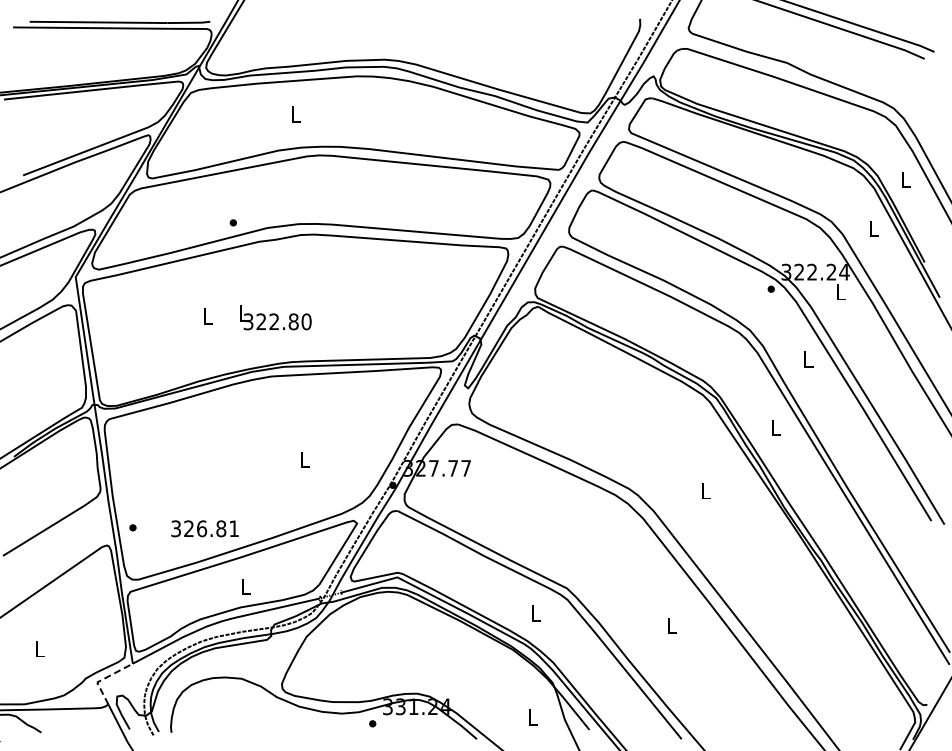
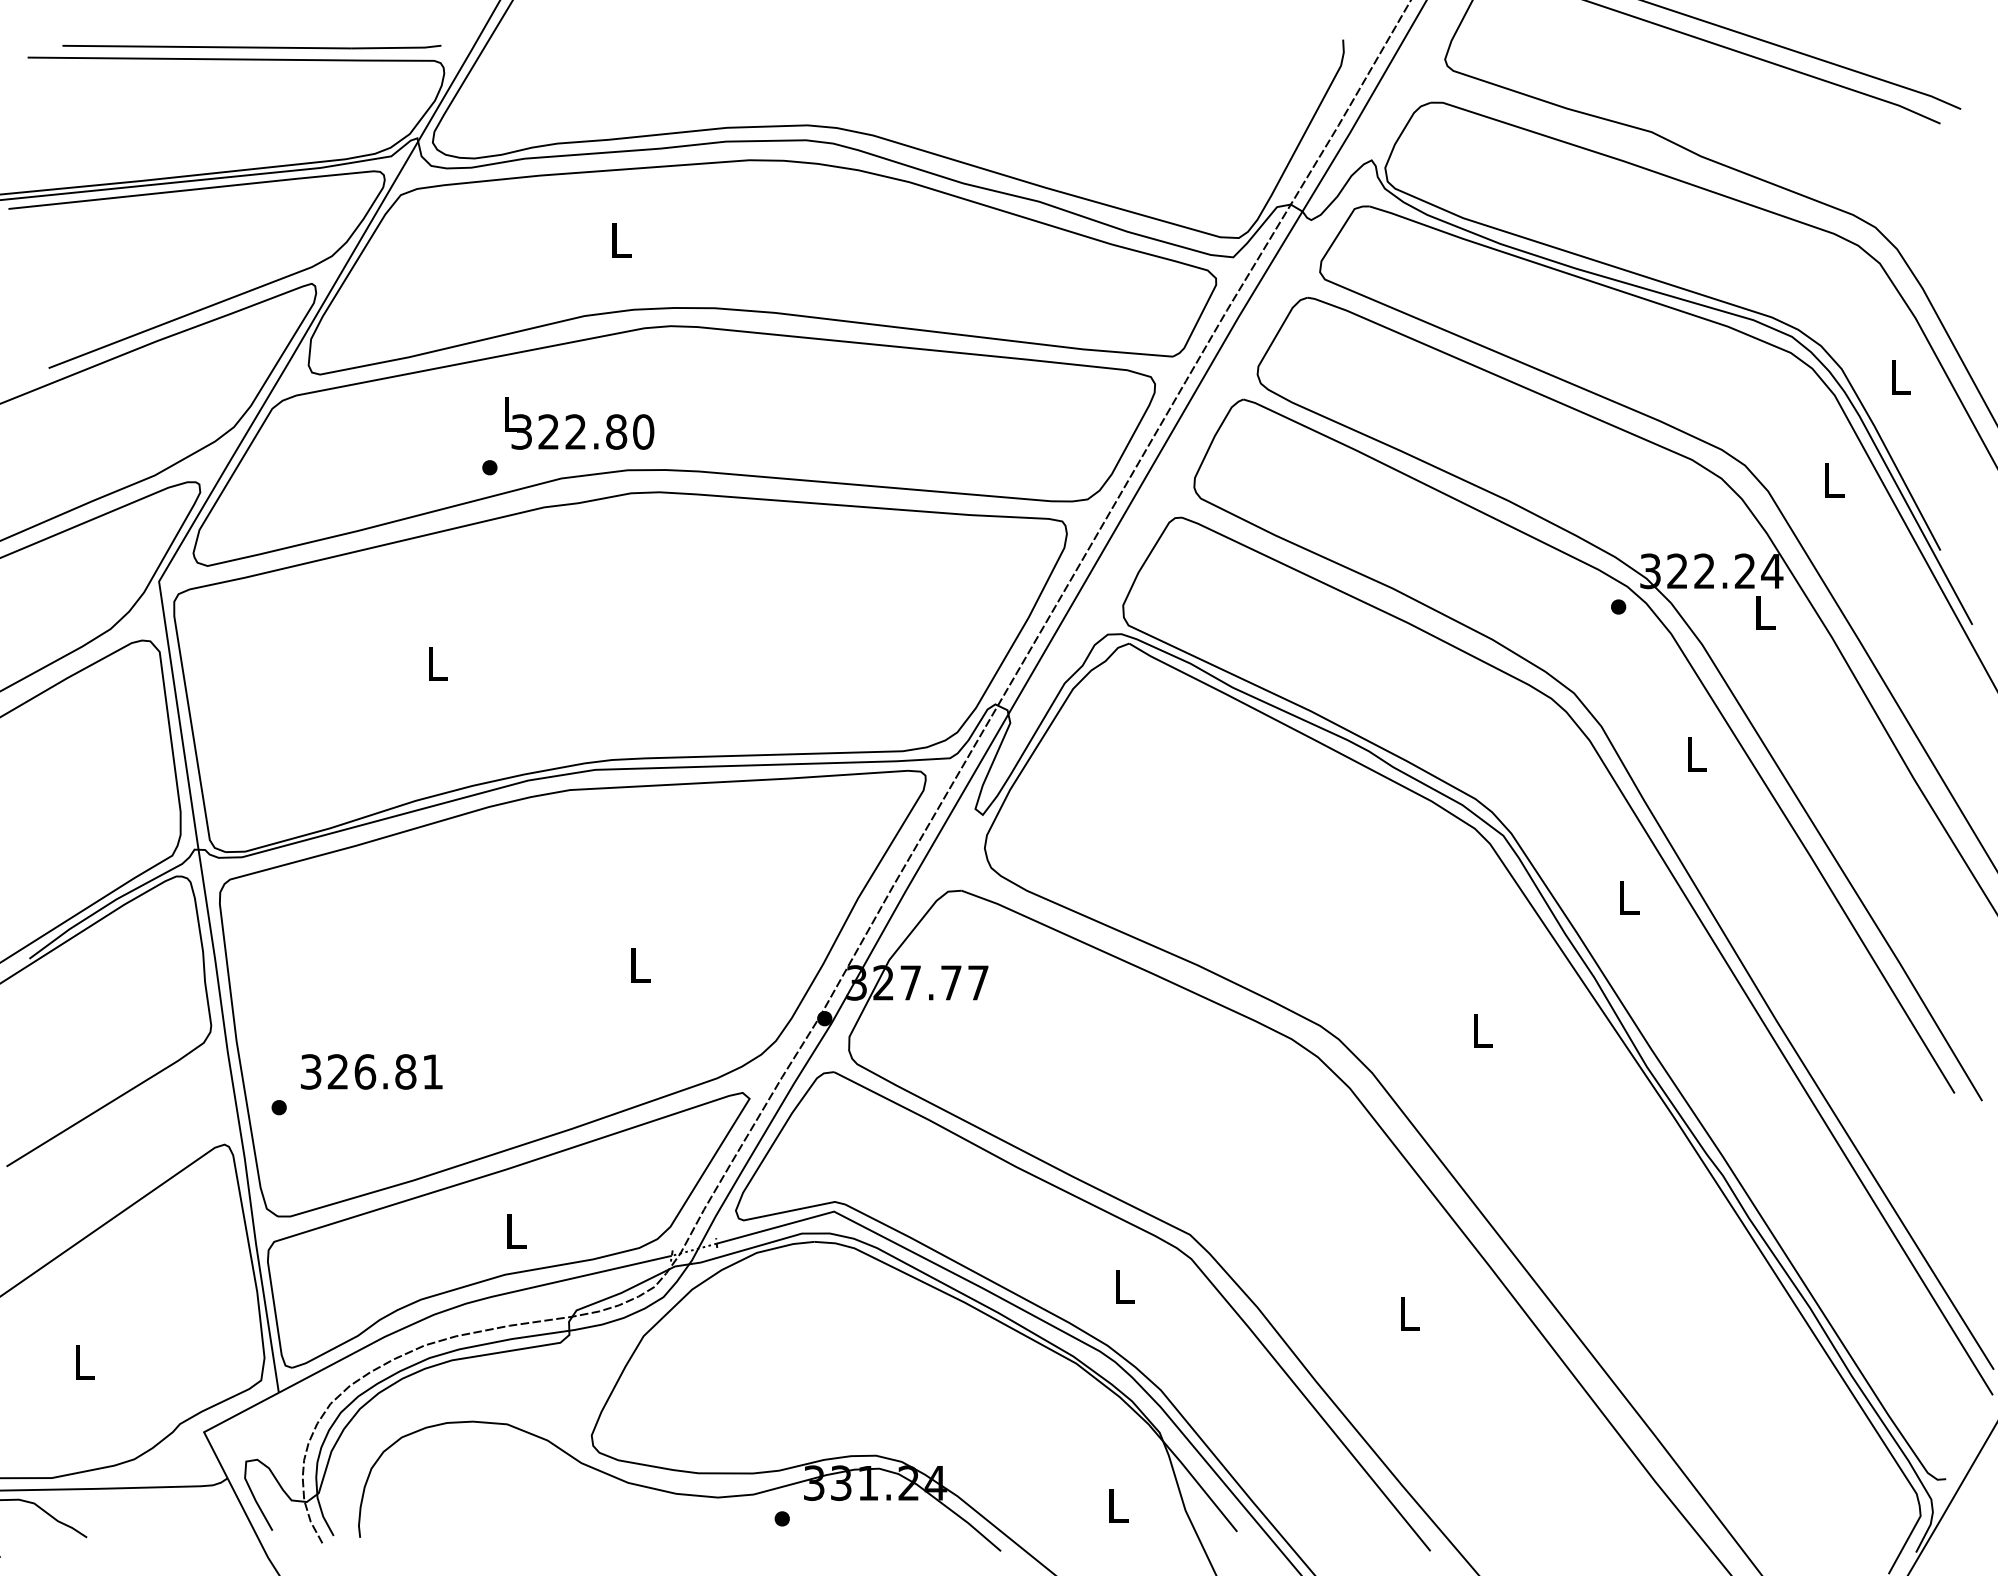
text: (275, 317) -> (578, 422), moved
text: (204, 528) -> (370, 1071), moved
line: (104, 678) -> (219, 1423), dashed -> solid

